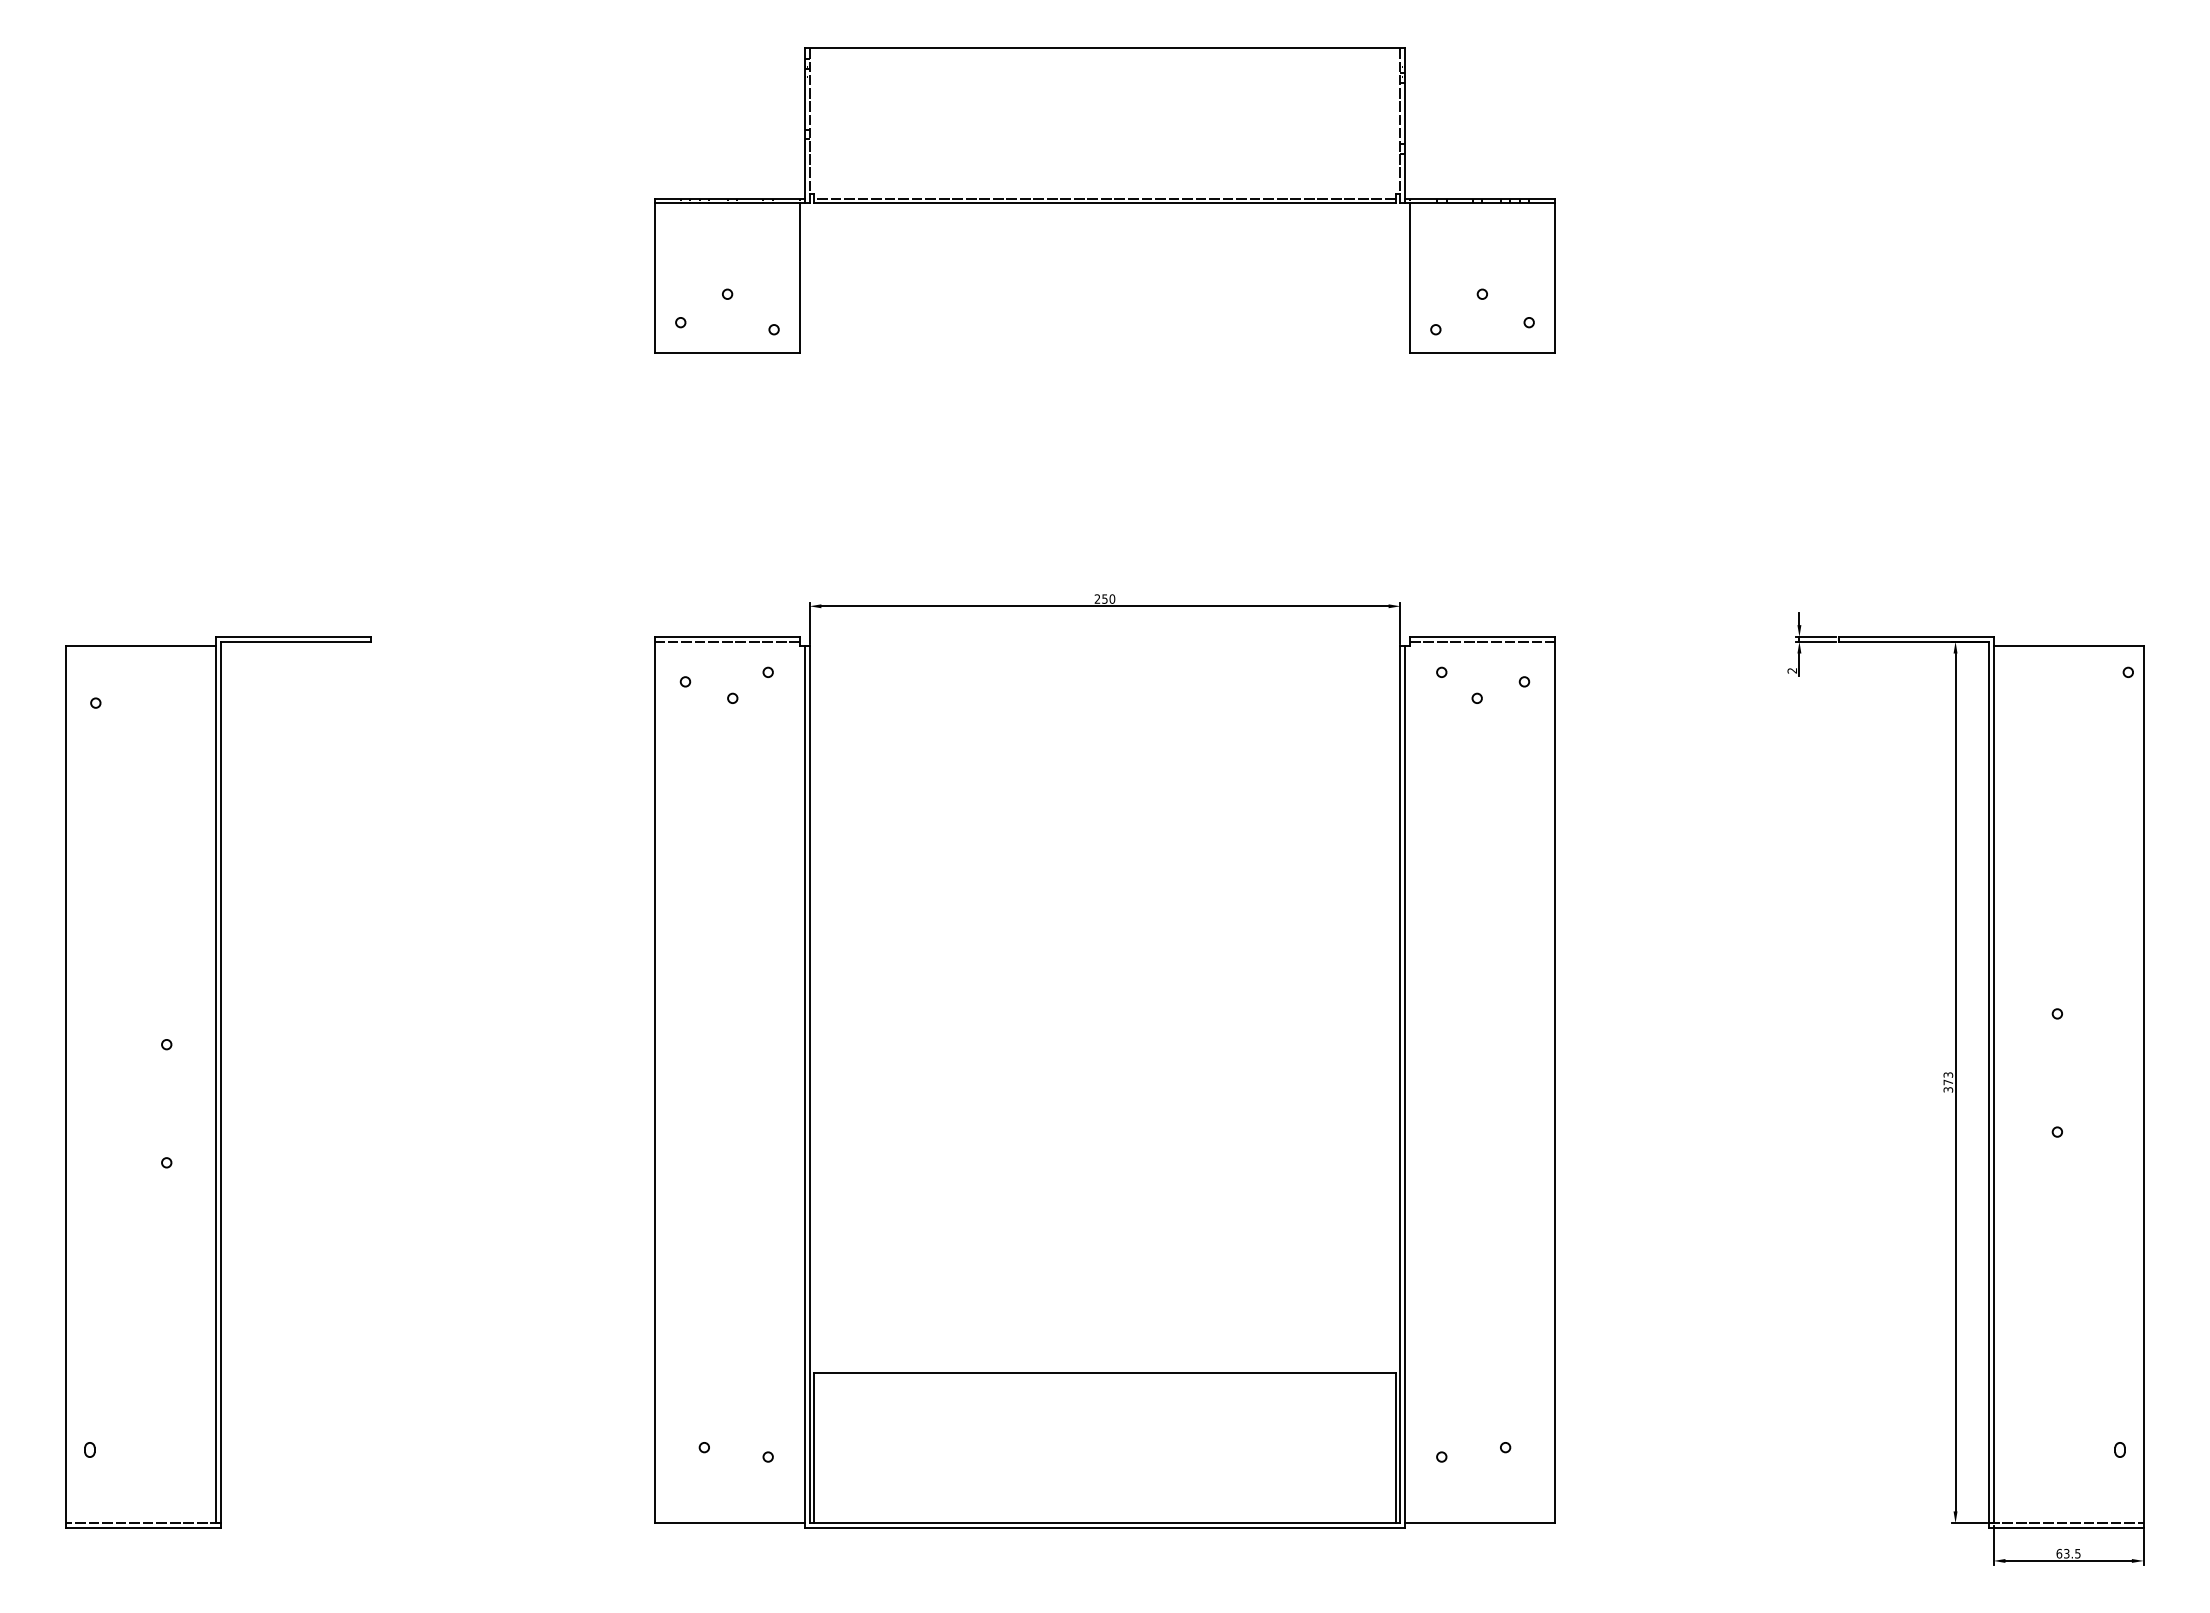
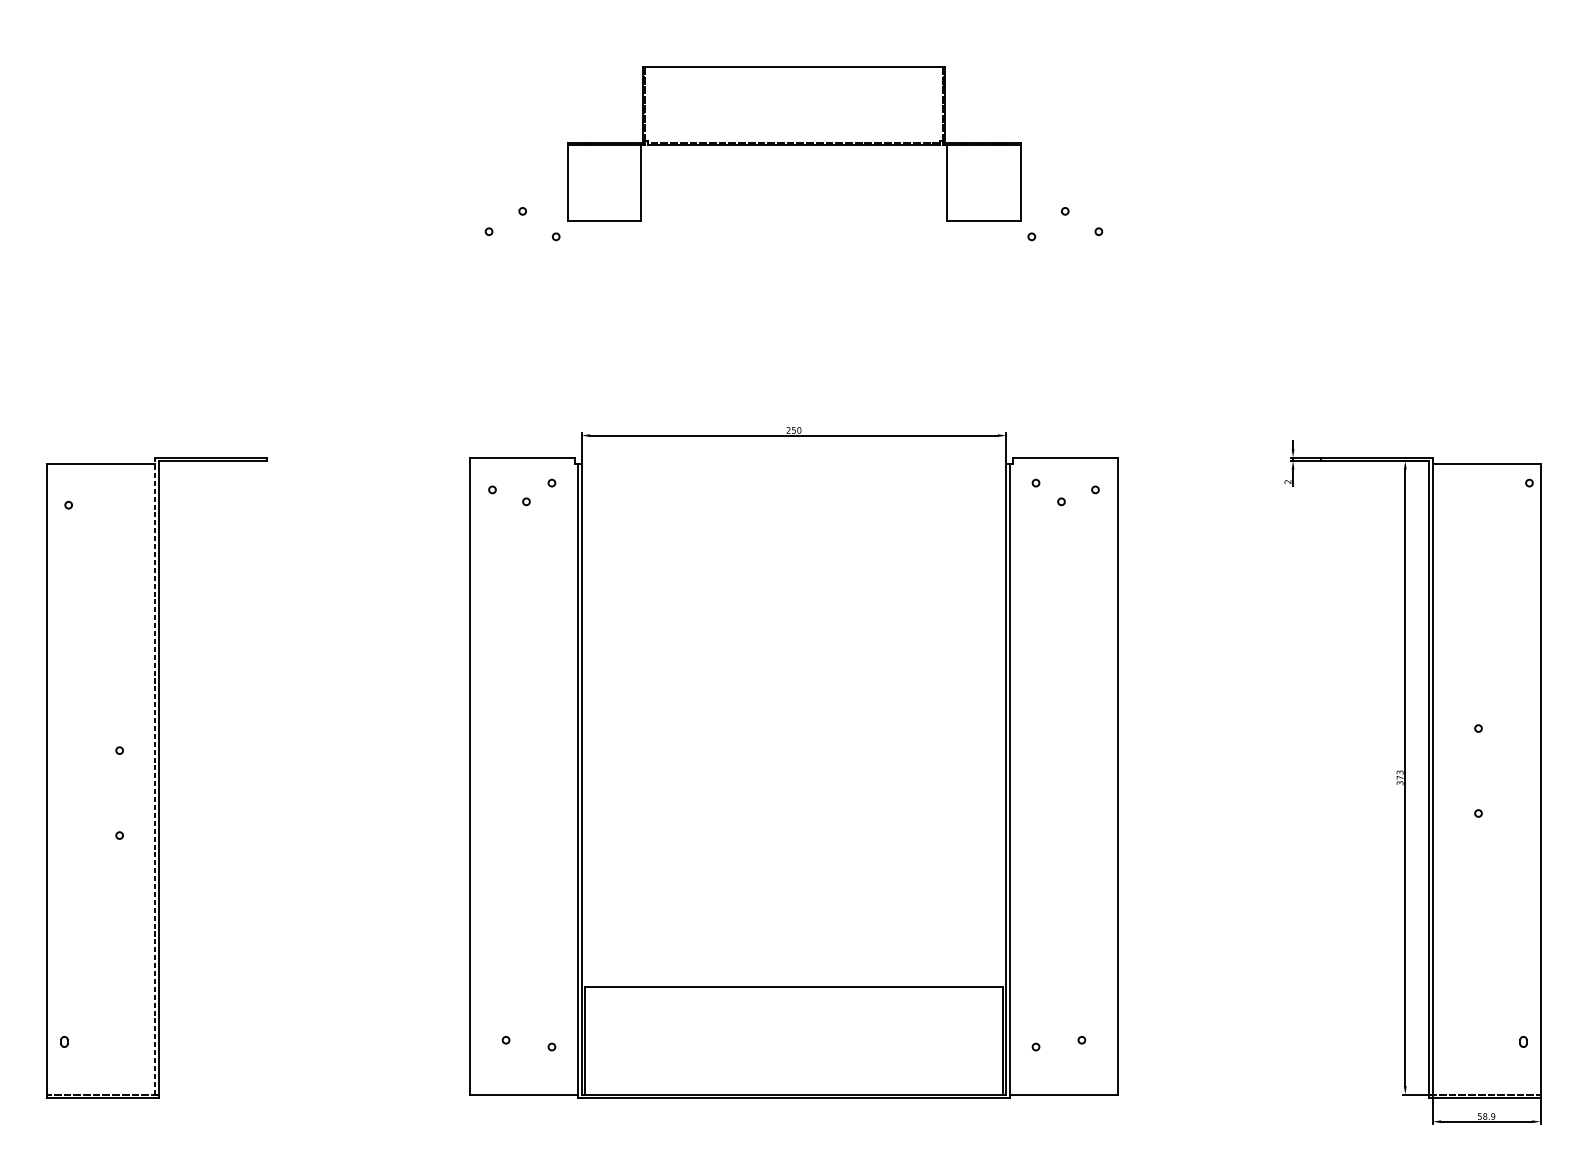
part: (1104, 200) -> (793, 143), size x0.7
line: (727, 641) -> (522, 460), removed
line: (1482, 641) -> (1065, 460), removed
line: (216, 1079) -> (155, 775), solid -> dashed
text: (2068, 1553) -> (1486, 1116), 63.5 -> 58.9

